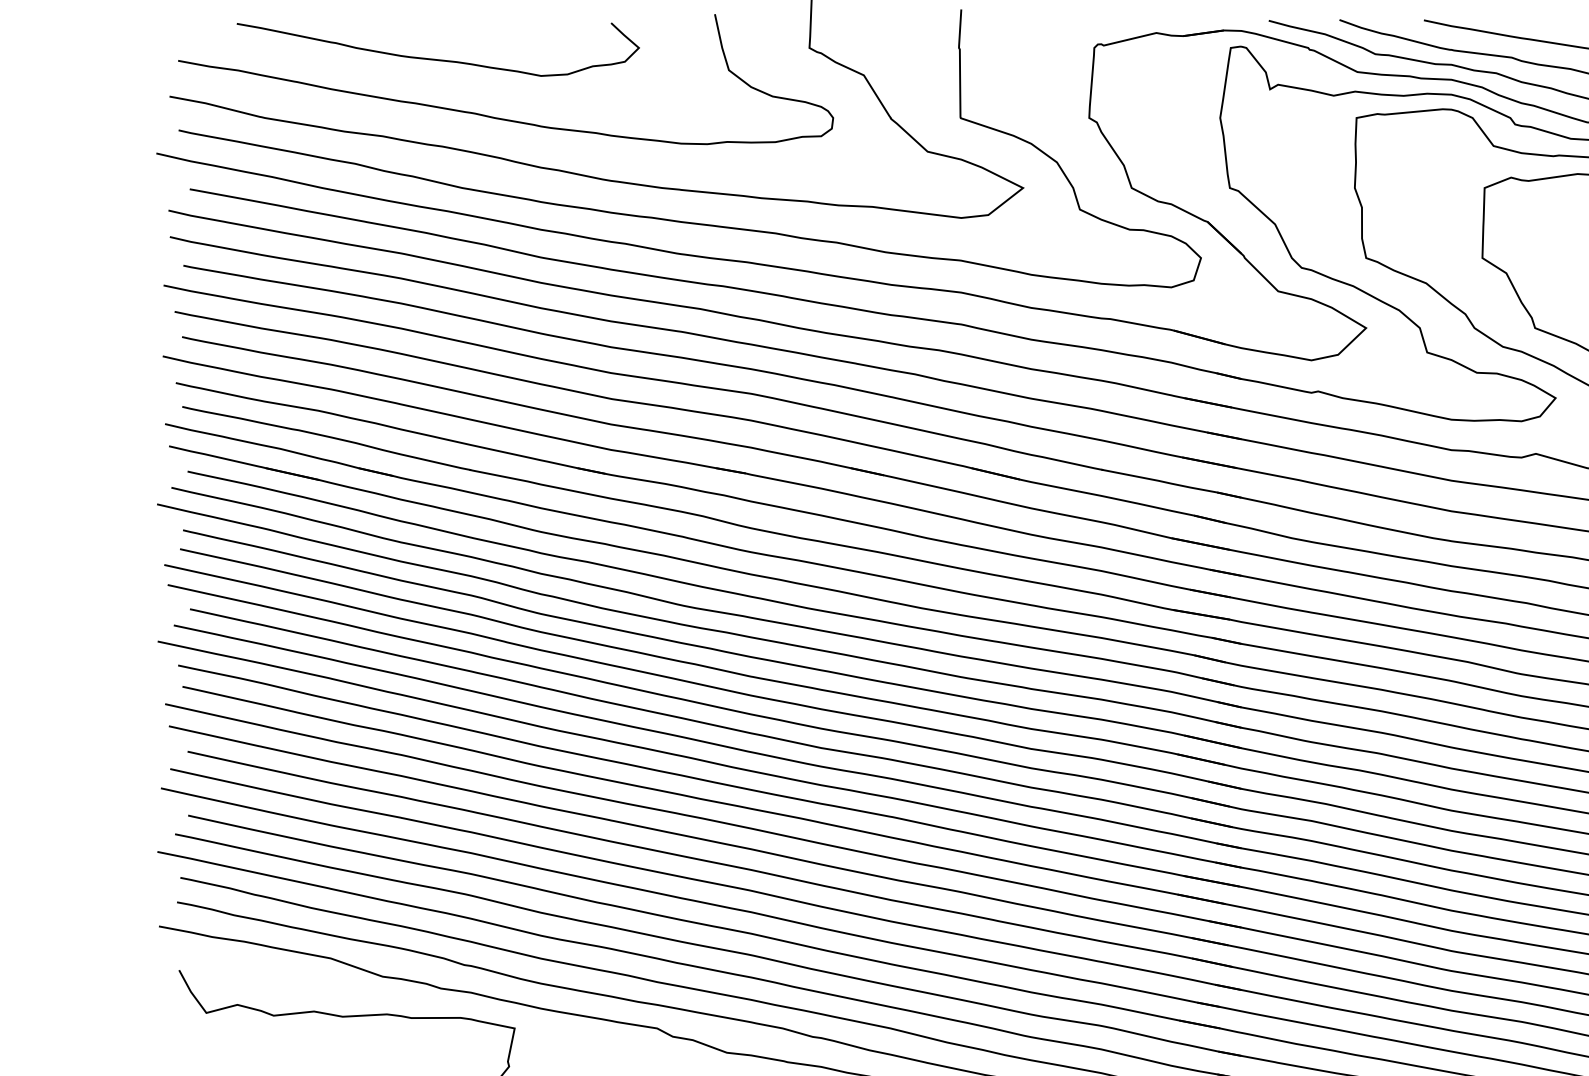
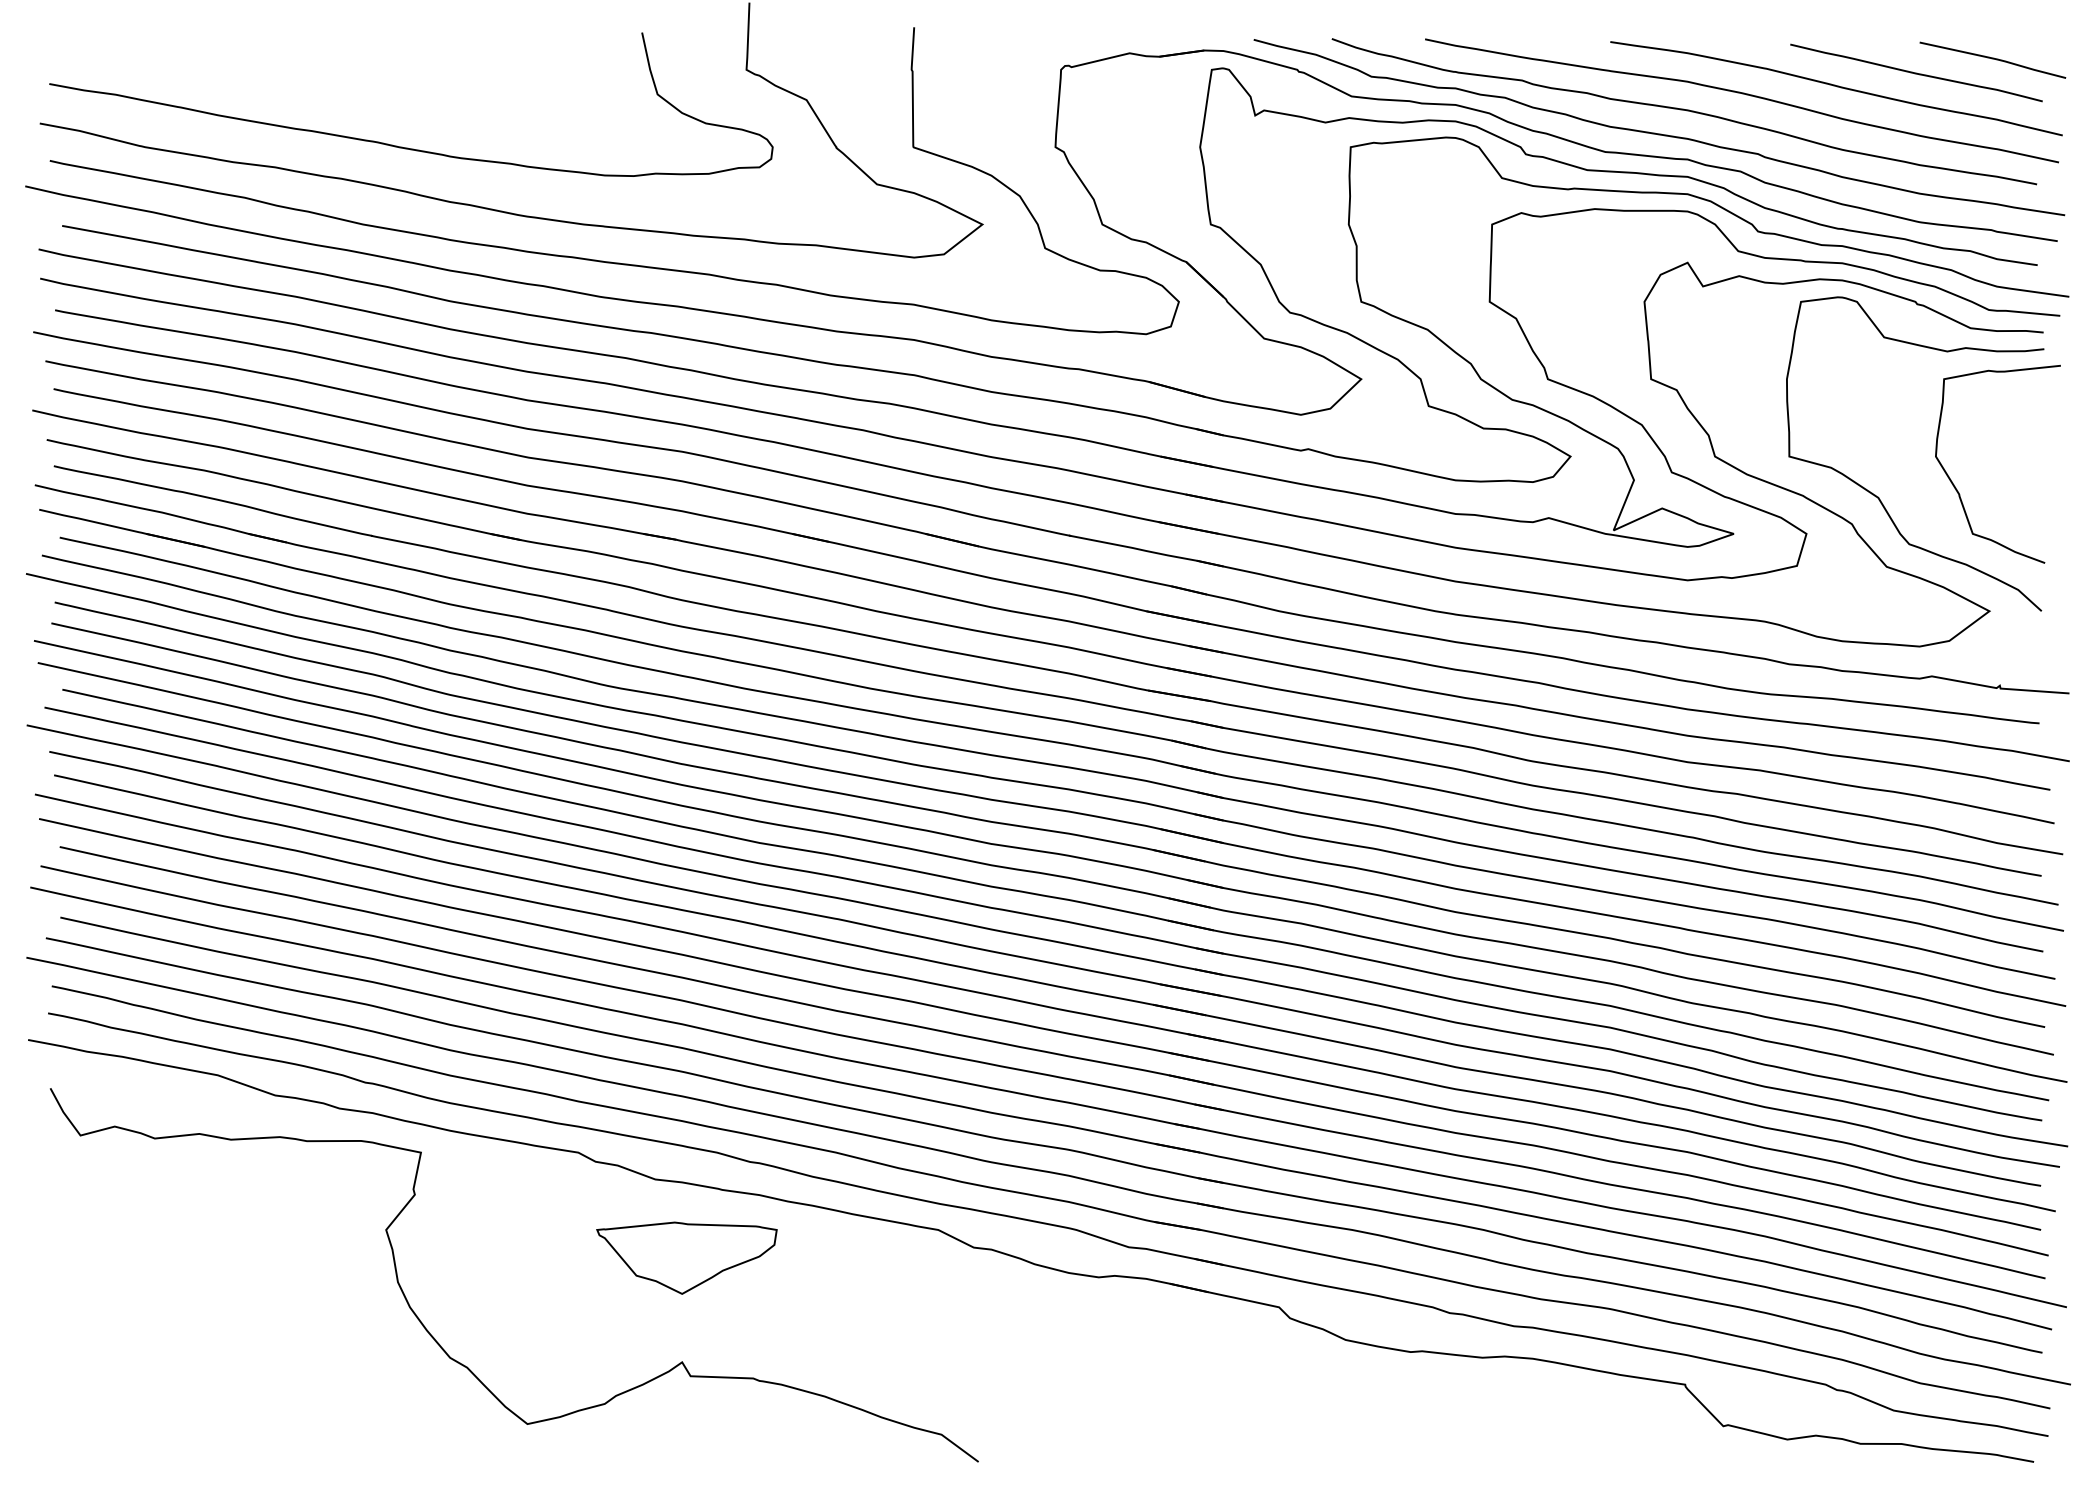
curve: (438, 59) -> (336, 82), removed

